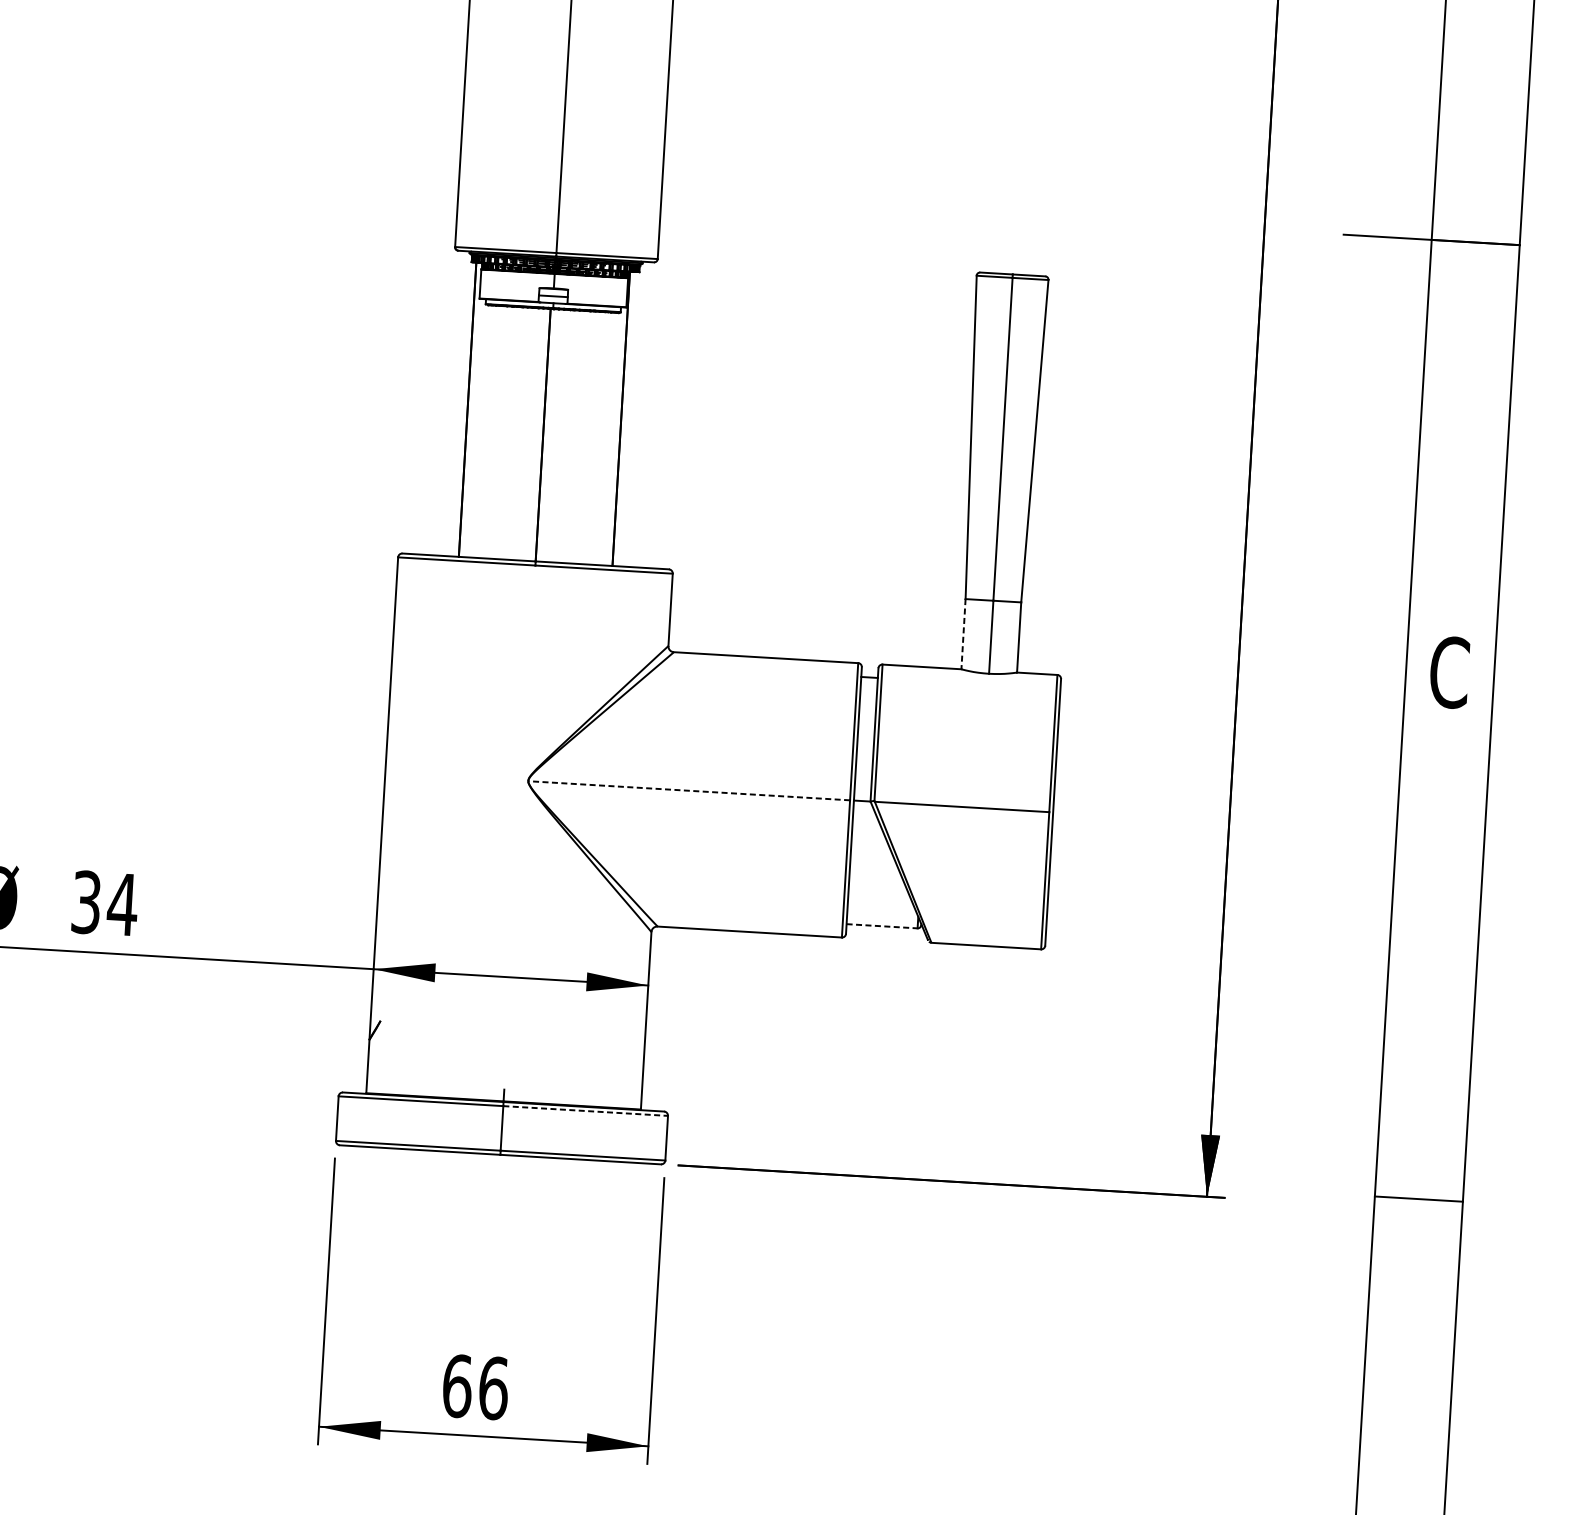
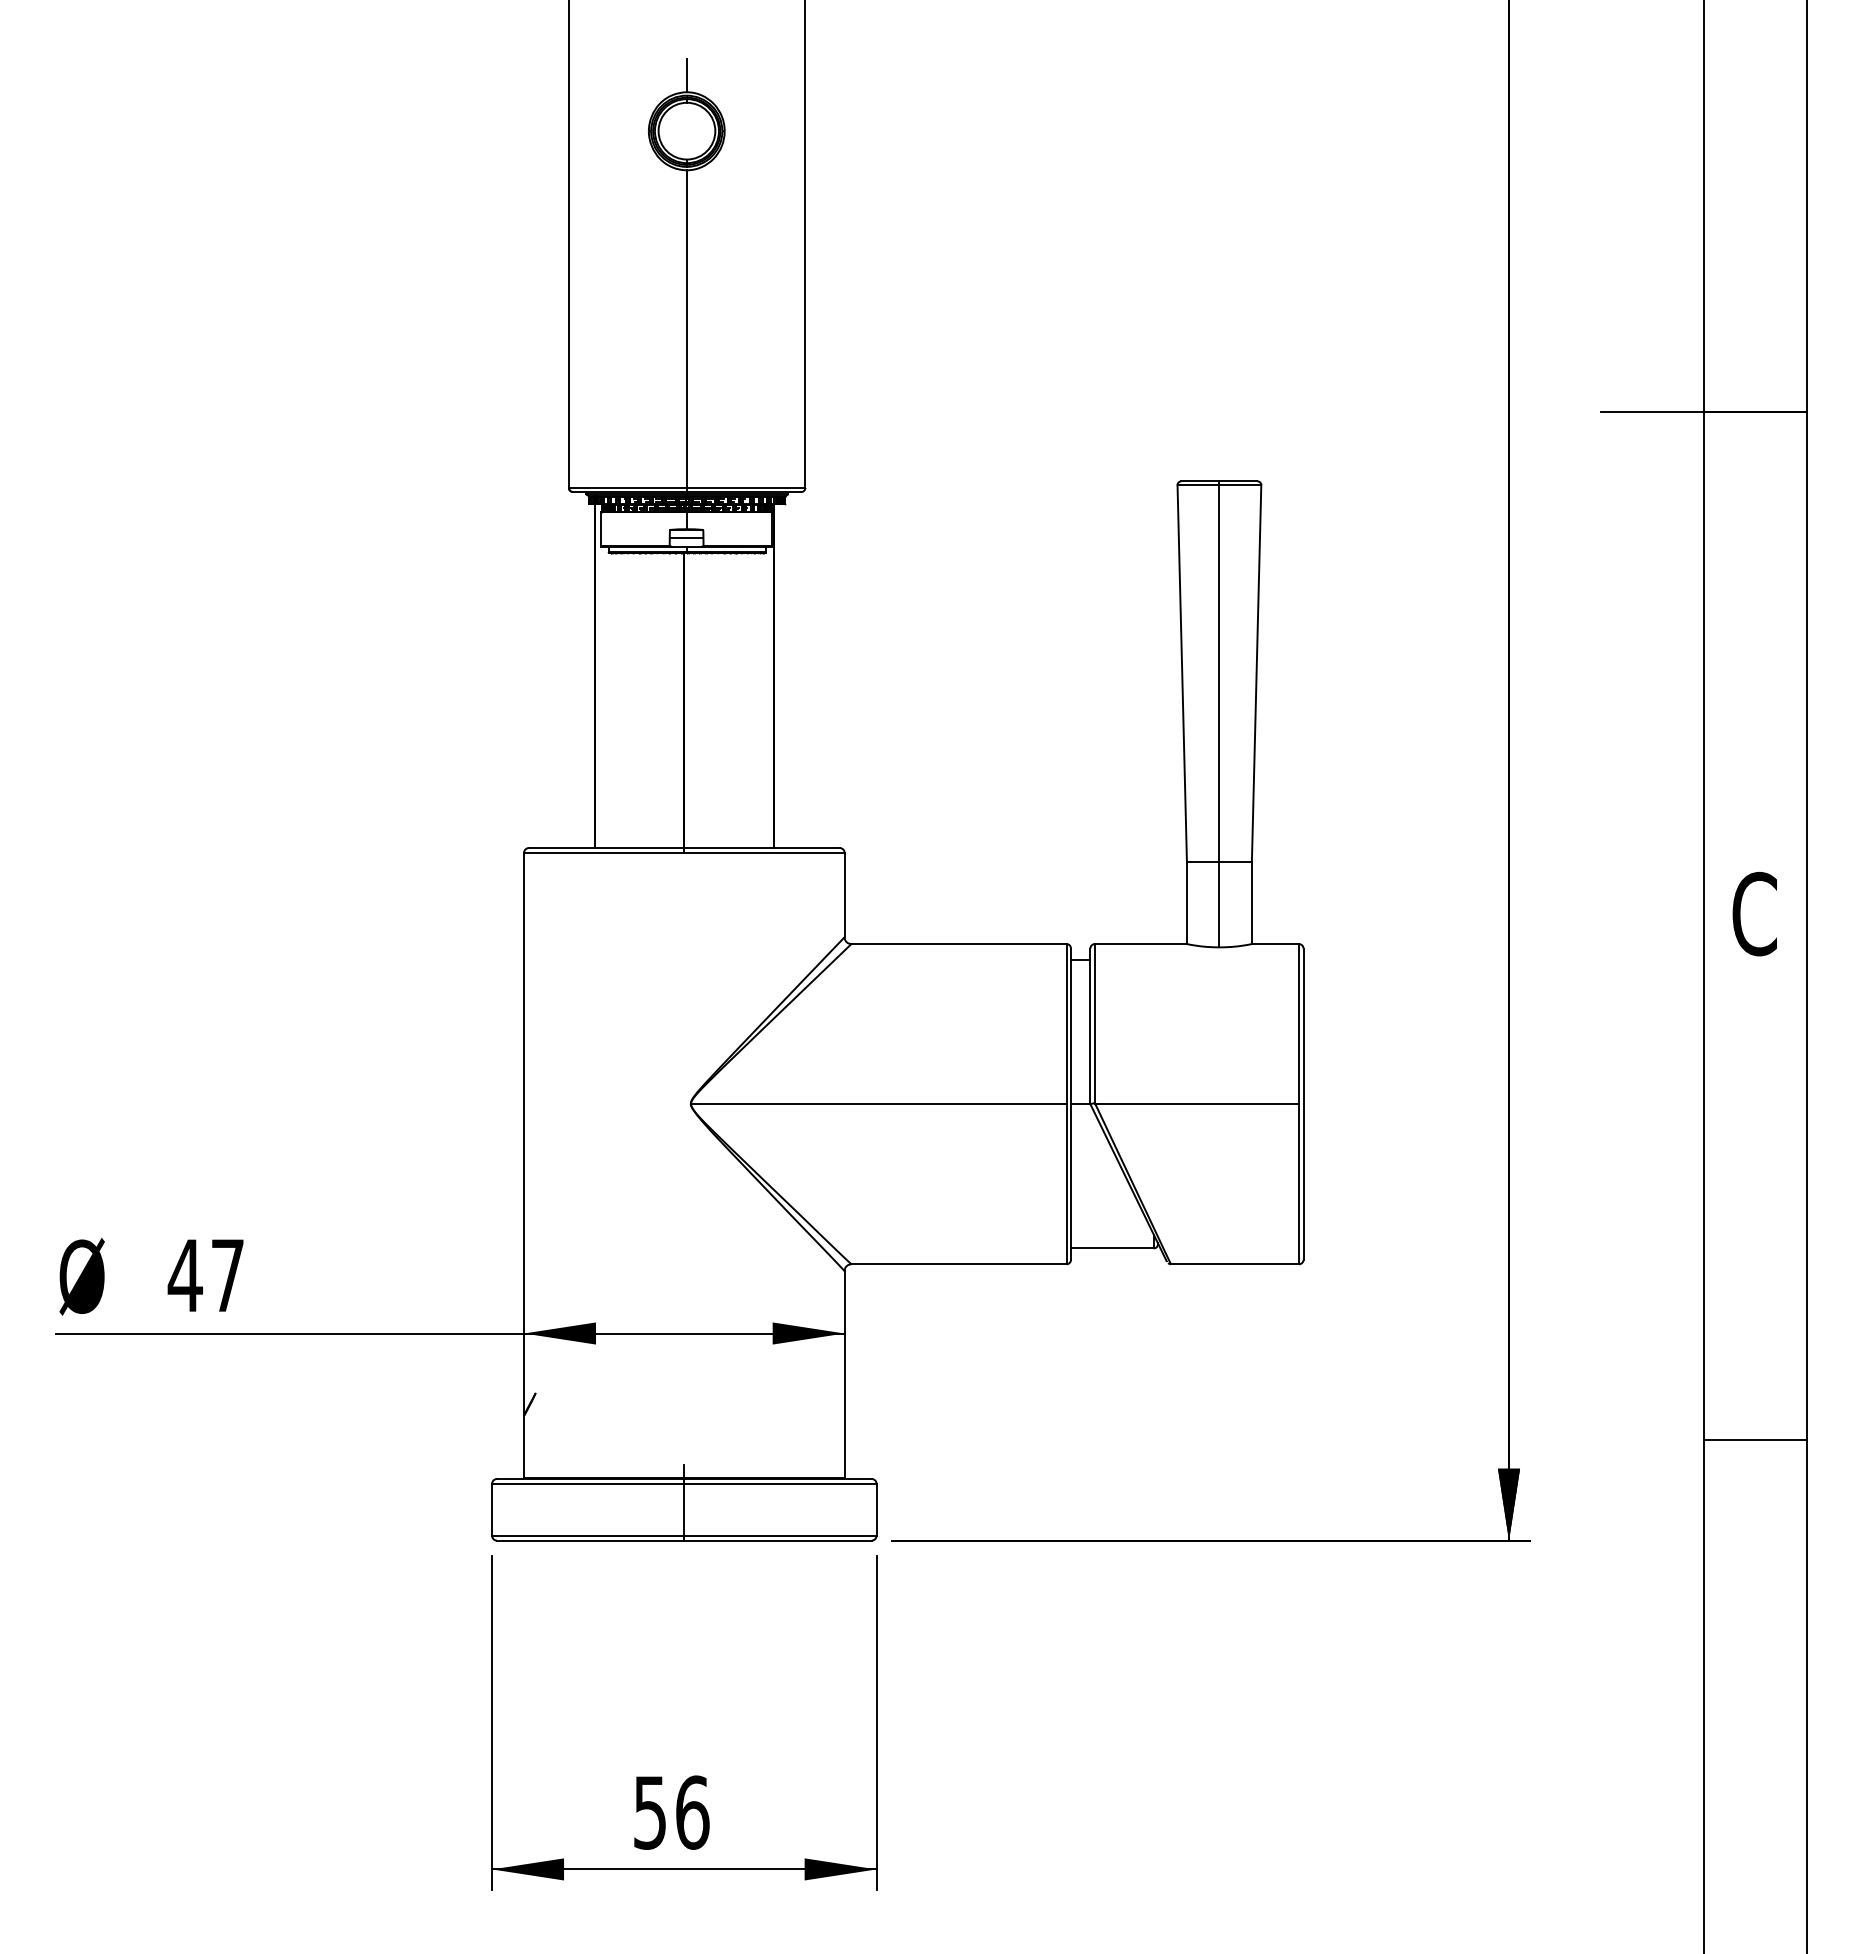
line: (963, 634) -> (1186, 903), dashed -> solid
line: (688, 791) -> (878, 1104), dashed -> solid
text: (104, 903) -> (206, 1275), 34 -> 47
line: (882, 926) -> (1112, 1248), dashed -> solid
line: (585, 1110) -> (780, 1483), dashed -> solid
line: (1418, 1198) -> (1755, 1439), moved
text: (457, 1386) -> (650, 1812), 66 -> 56

